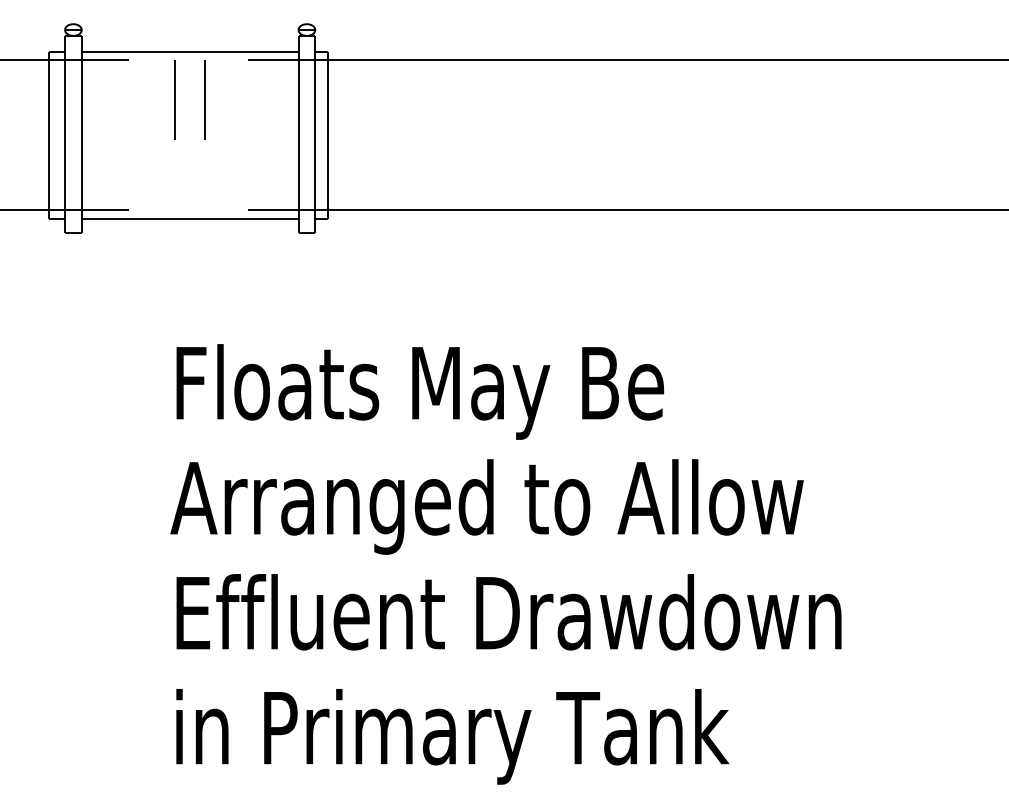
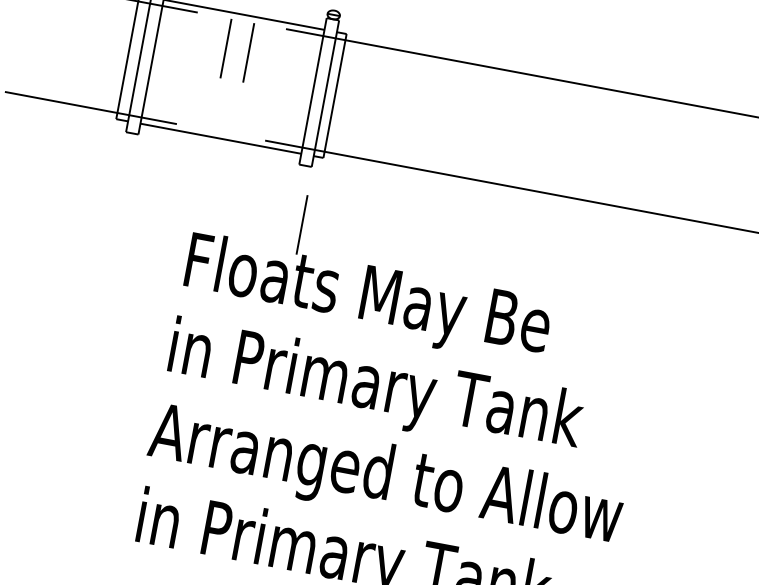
line: (316, 310) -> (301, 224), added
text: (486, 506) -> (400, 393), Arranged to Allow -> in Primary Tank
text: (505, 621) -> (398, 481), Effluent Drawdown -> Arranged to Allow

